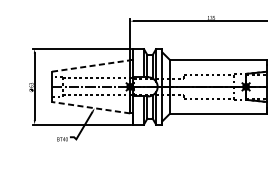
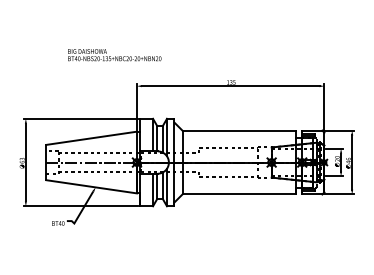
line: (91, 66) -> (91, 138), dashed -> solid
line: (91, 107) -> (91, 186), dashed -> solid

